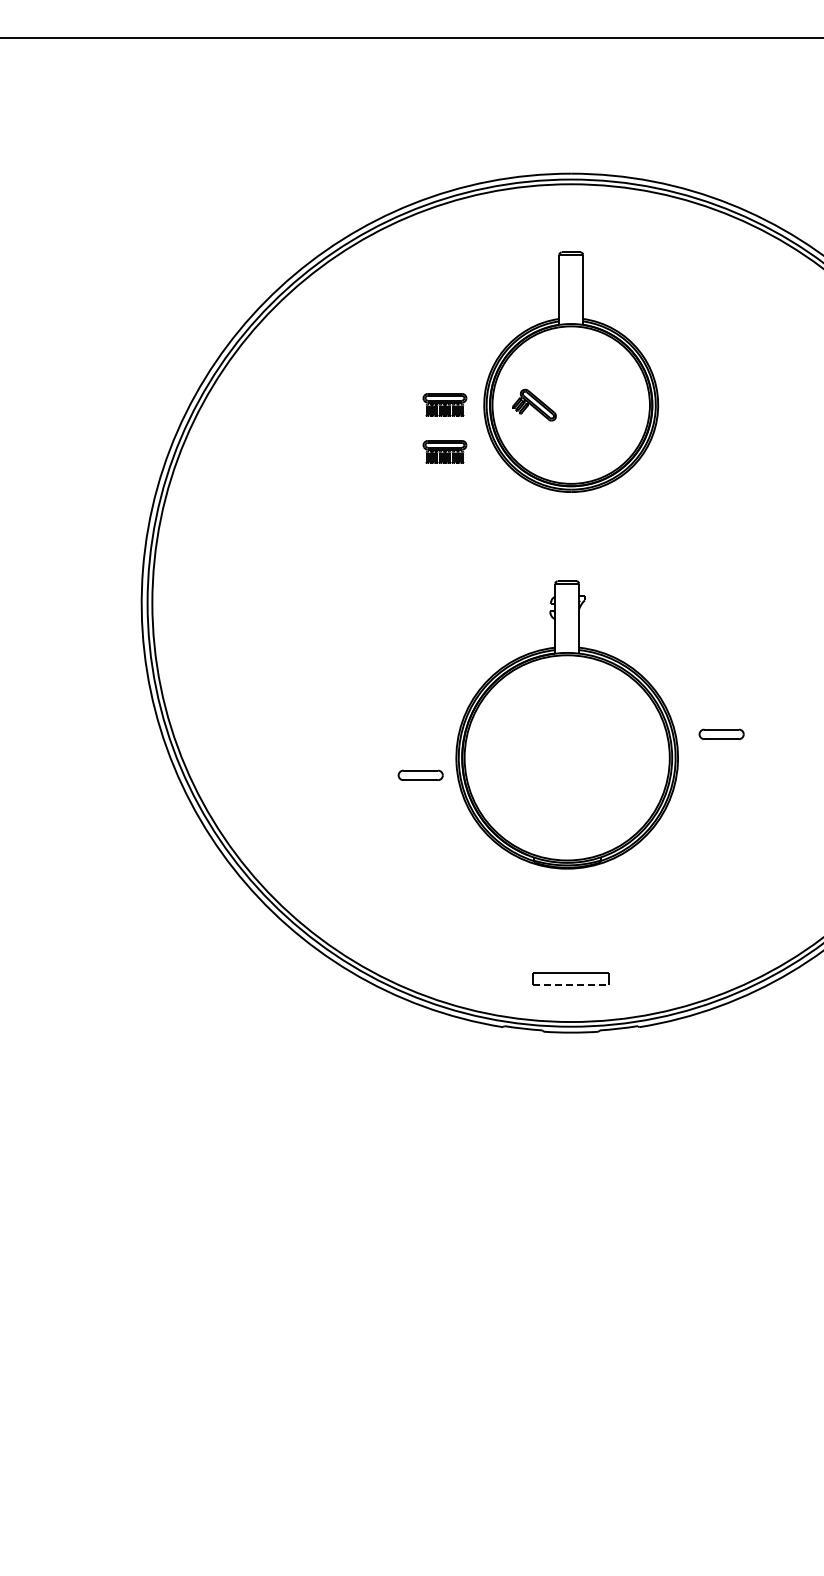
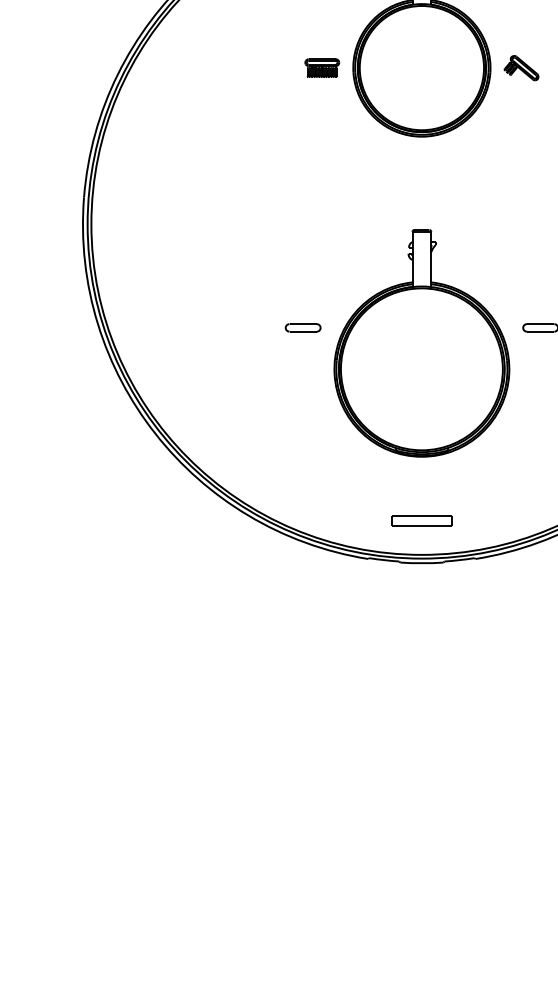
part: (534, 404) -> (521, 67), moved
part: (444, 451) -> (321, 104), removed
part: (566, 724) -> (421, 343), moved
part: (420, 774) -> (302, 327), moved
line: (571, 984) -> (422, 525), dashed -> solid

